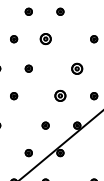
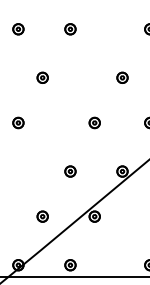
part: (45, 39) -> (70, 29), size x0.62
part: (77, 68) -> (122, 77), size x0.62
part: (60, 96) -> (94, 123), size x0.62

